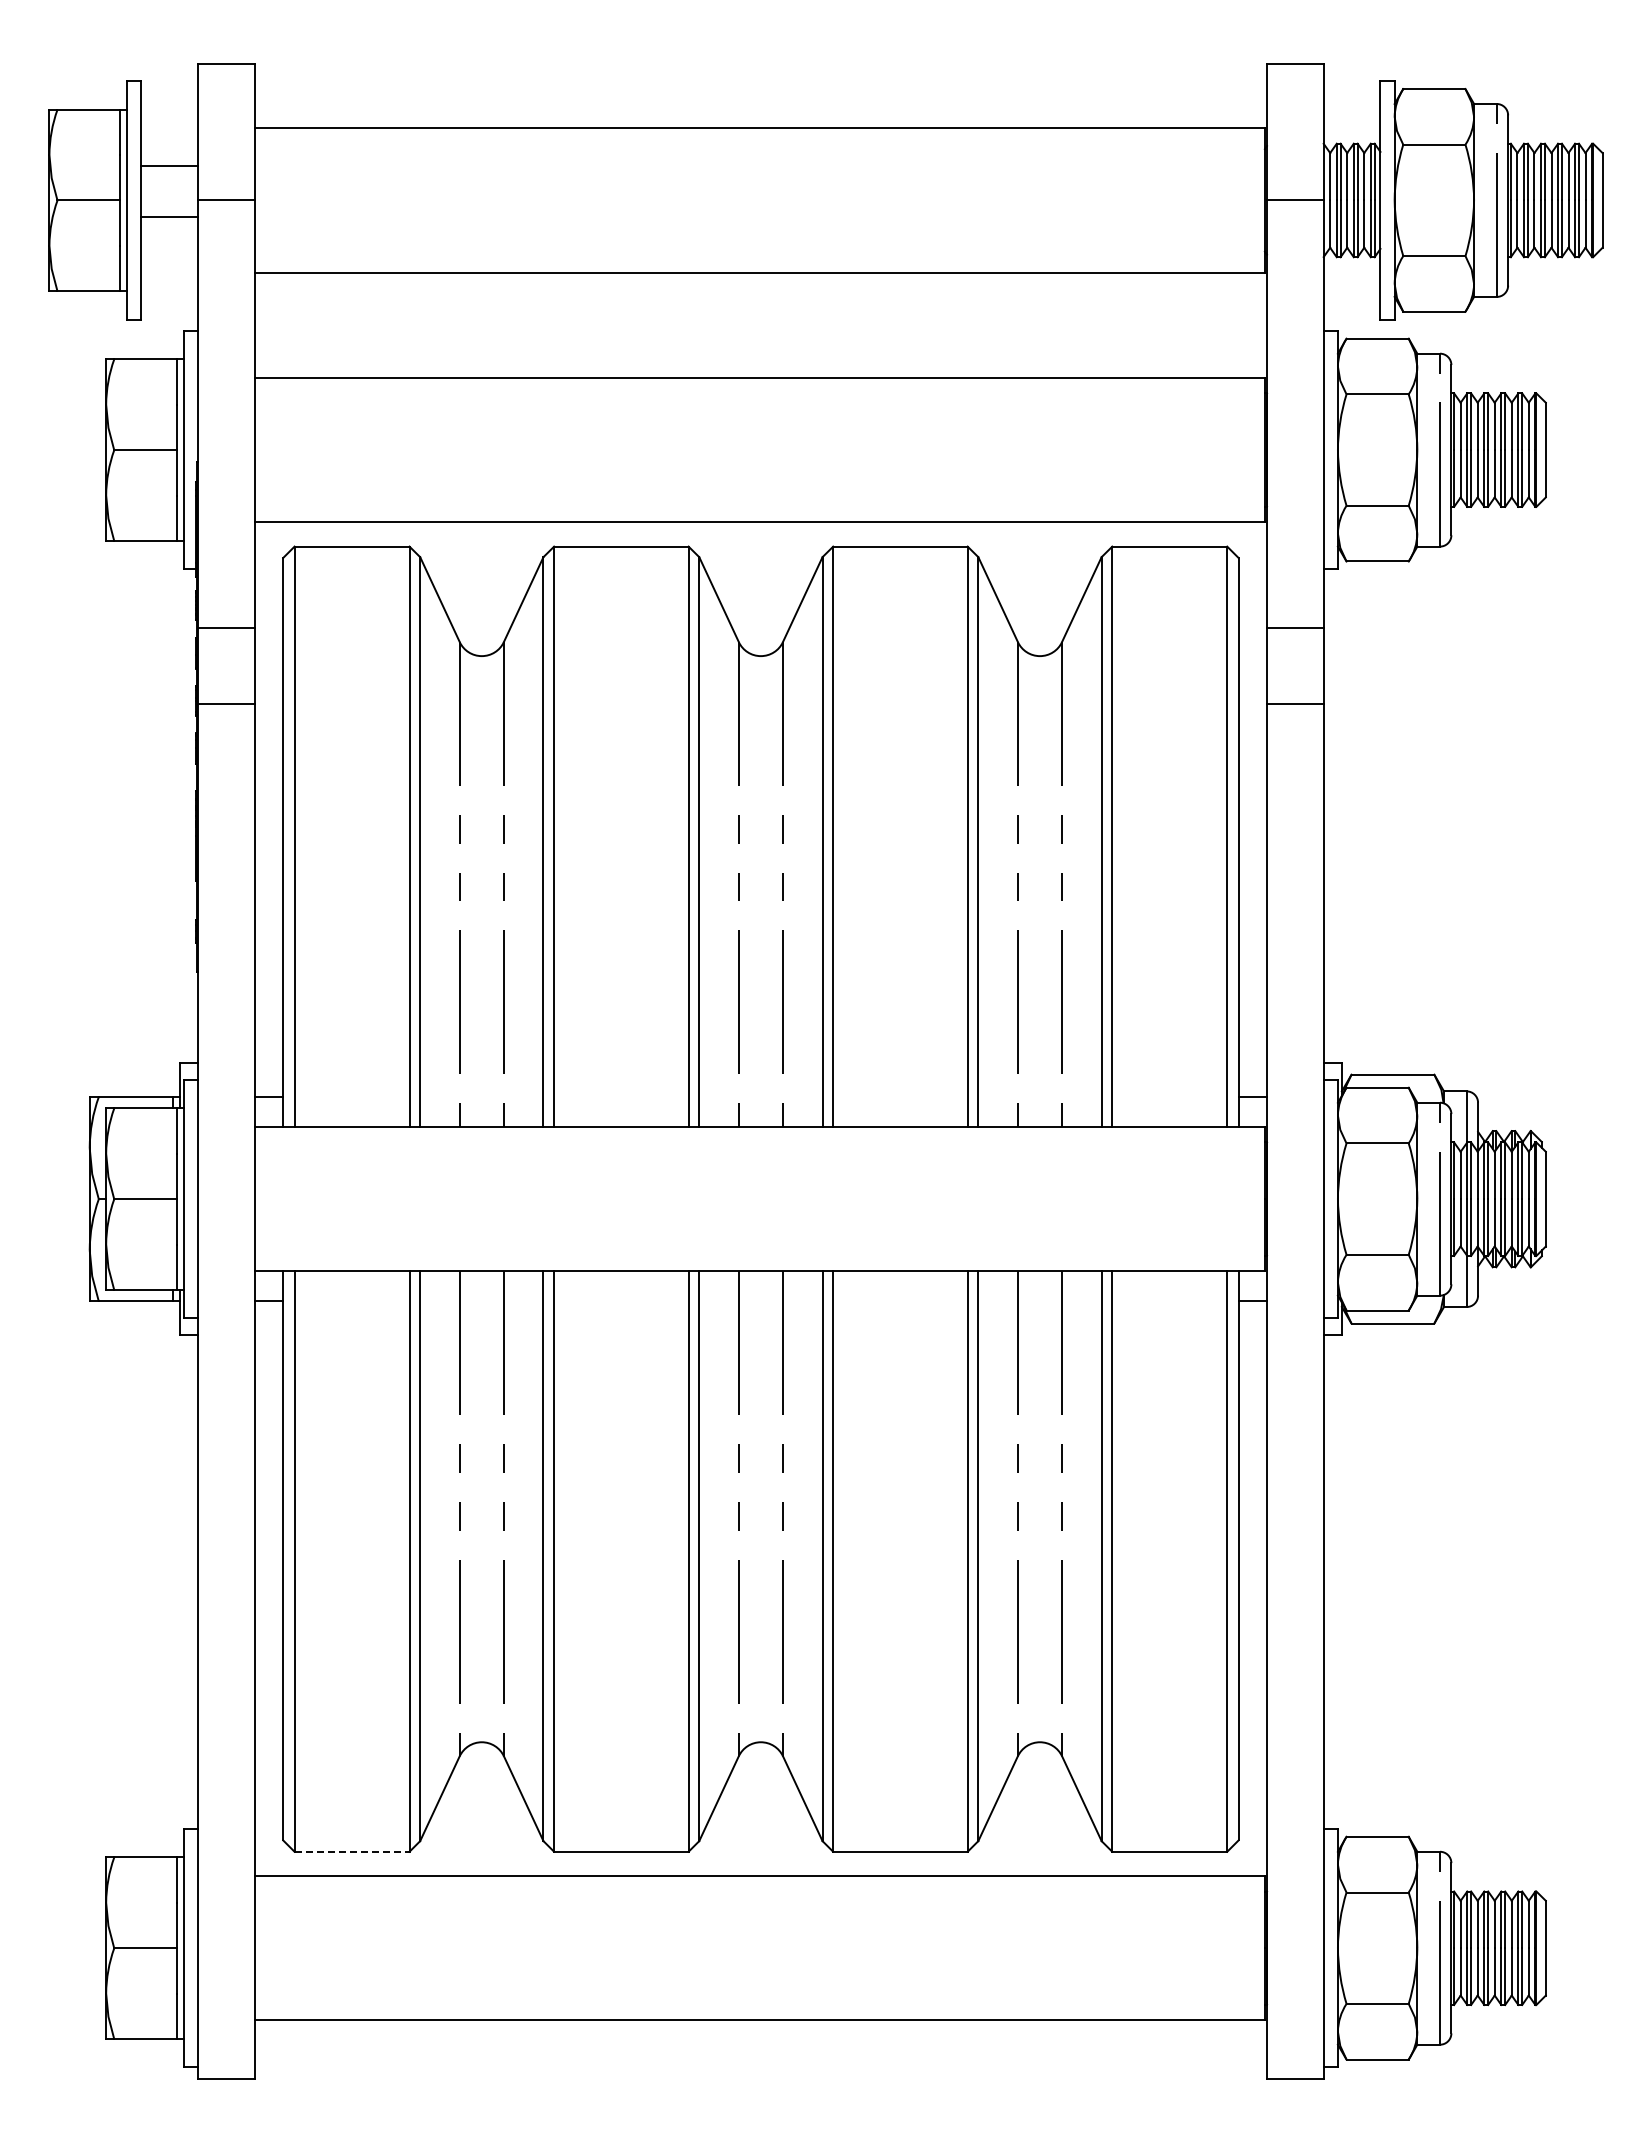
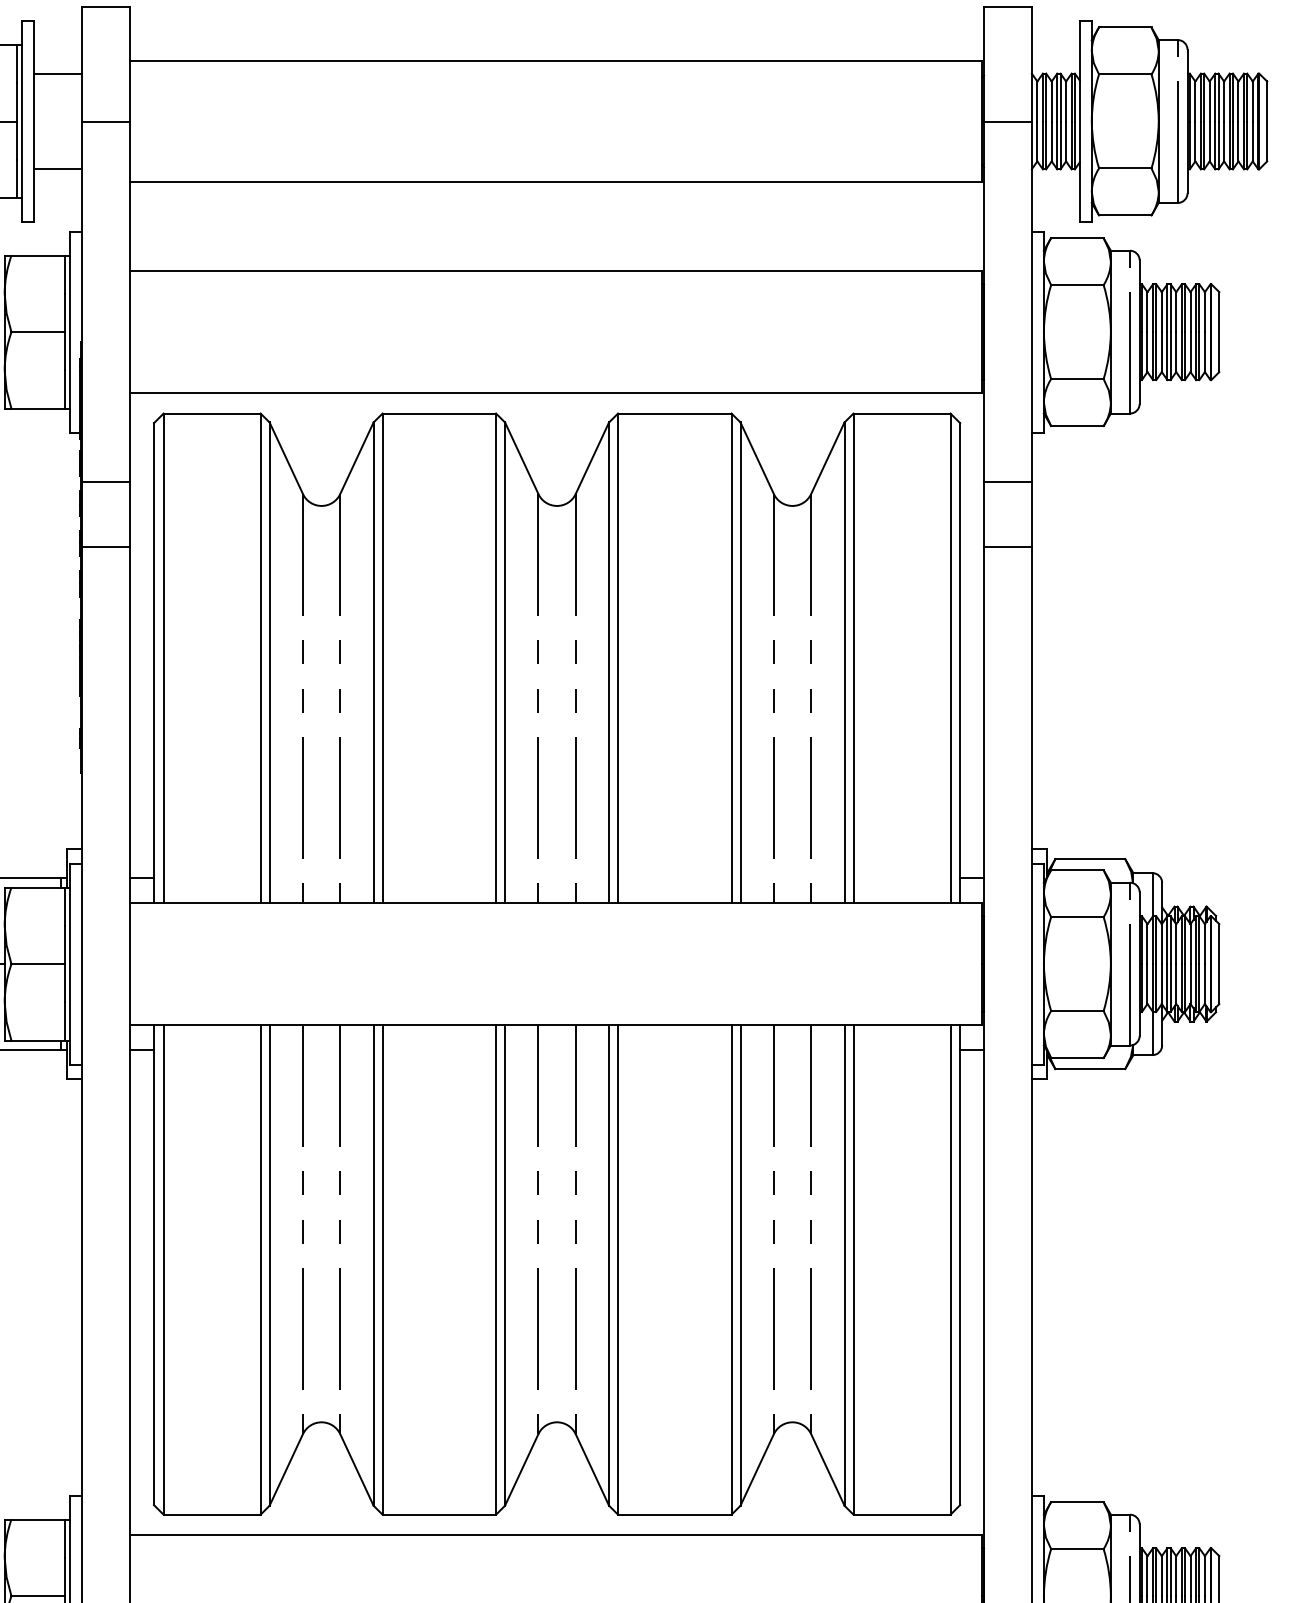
line: (169, 166) -> (58, 169), moved
line: (169, 216) -> (58, 73), moved
line: (352, 1851) -> (212, 1514), dashed -> solid

